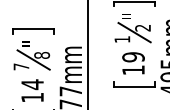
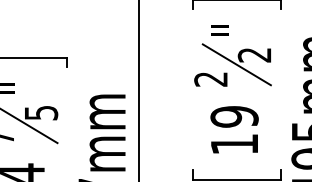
text: (122, 39) -> (211, 79), 1 -> 2
text: (42, 54) -> (42, 111), 8 -> 5

